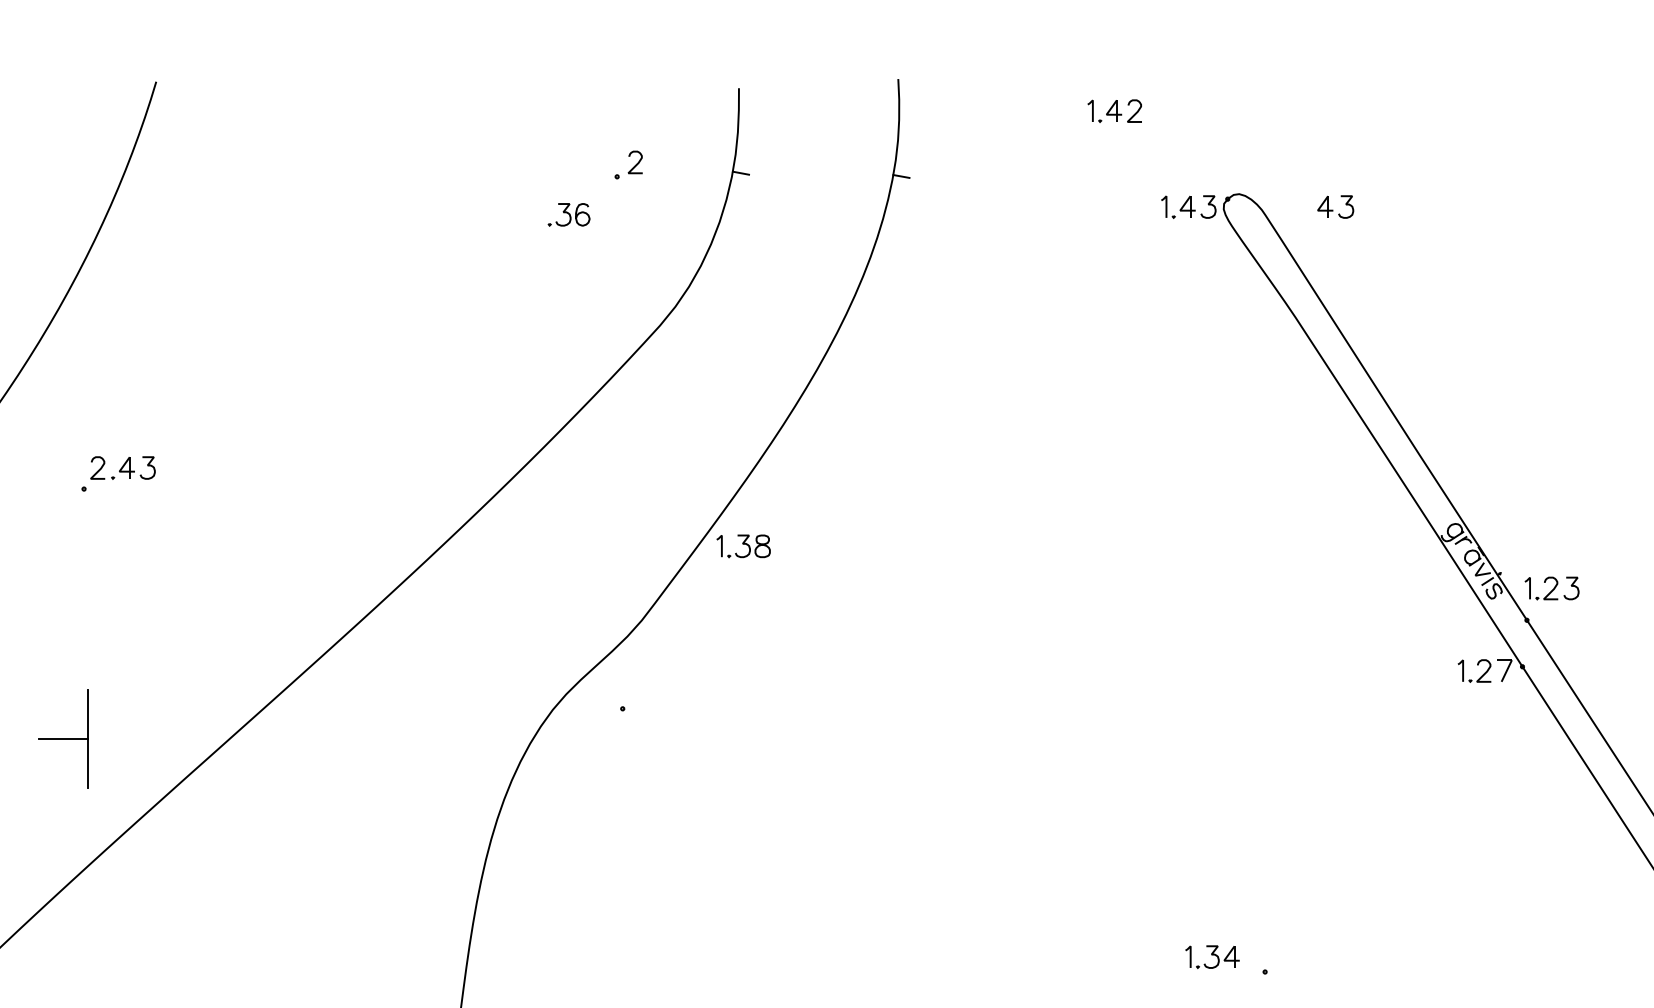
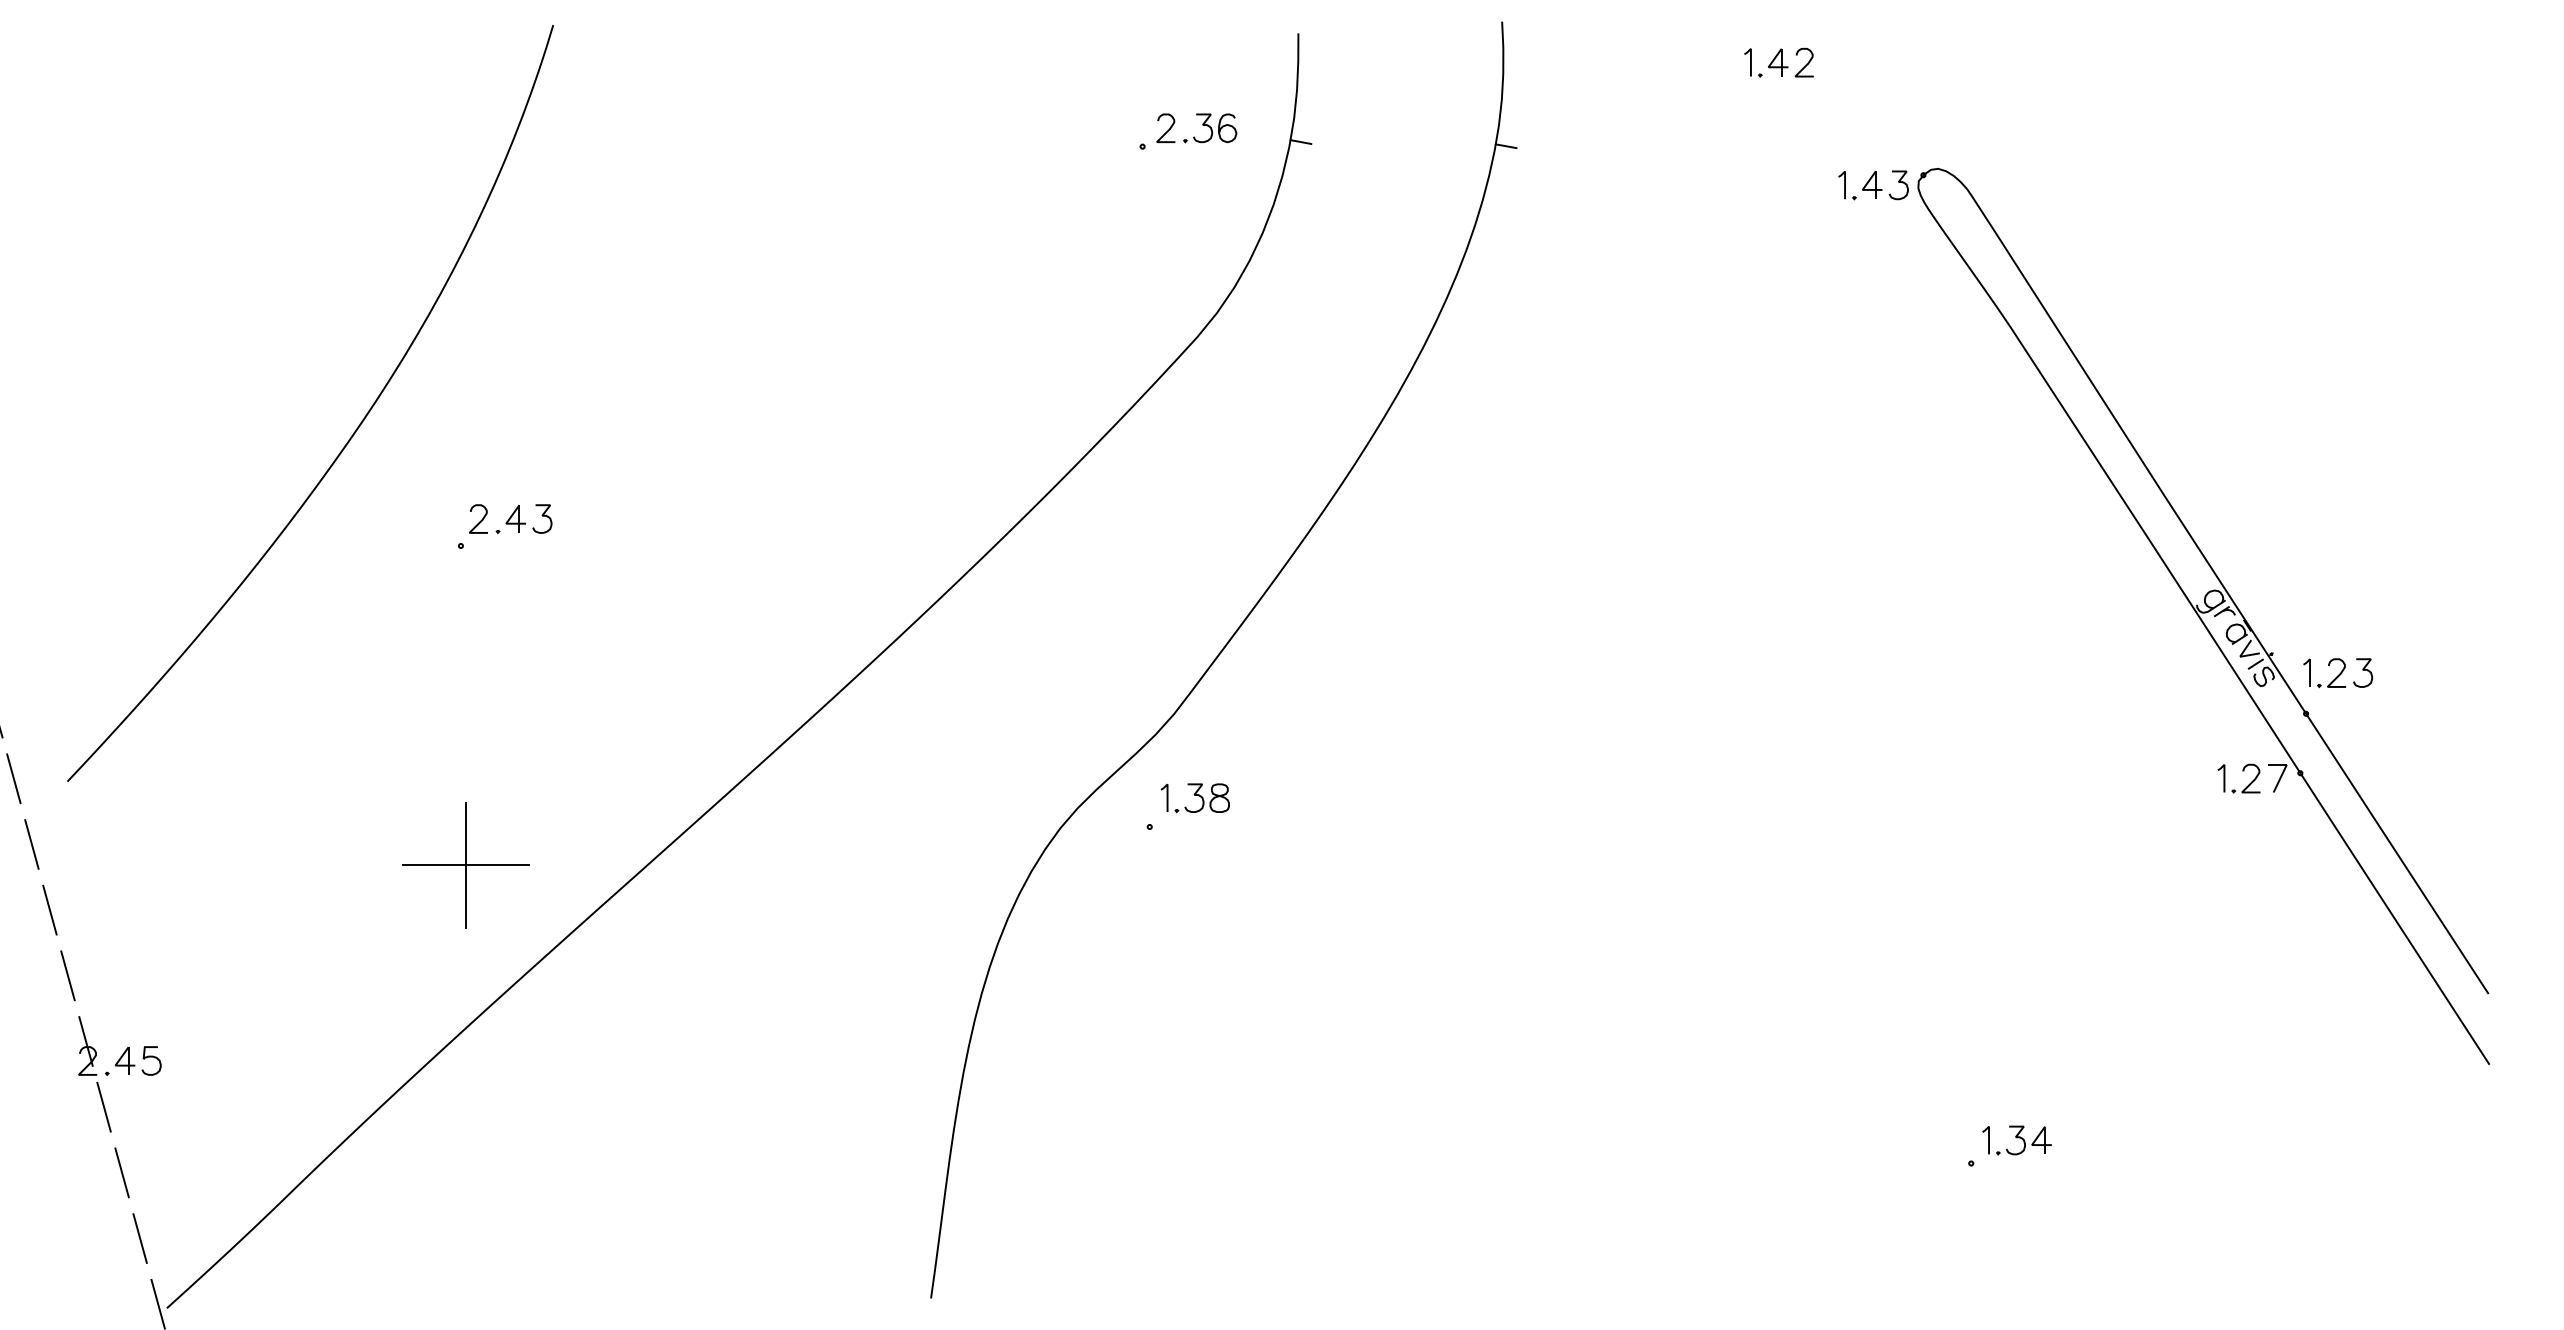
part: (1335, 207) -> (2061, 185), removed
part: (569, 215) -> (1210, 128), moved
part: (742, 546) -> (1194, 798), moved
line: (111, 738) -> (496, 865), added
part: (1212, 957) -> (2016, 1140), moved

